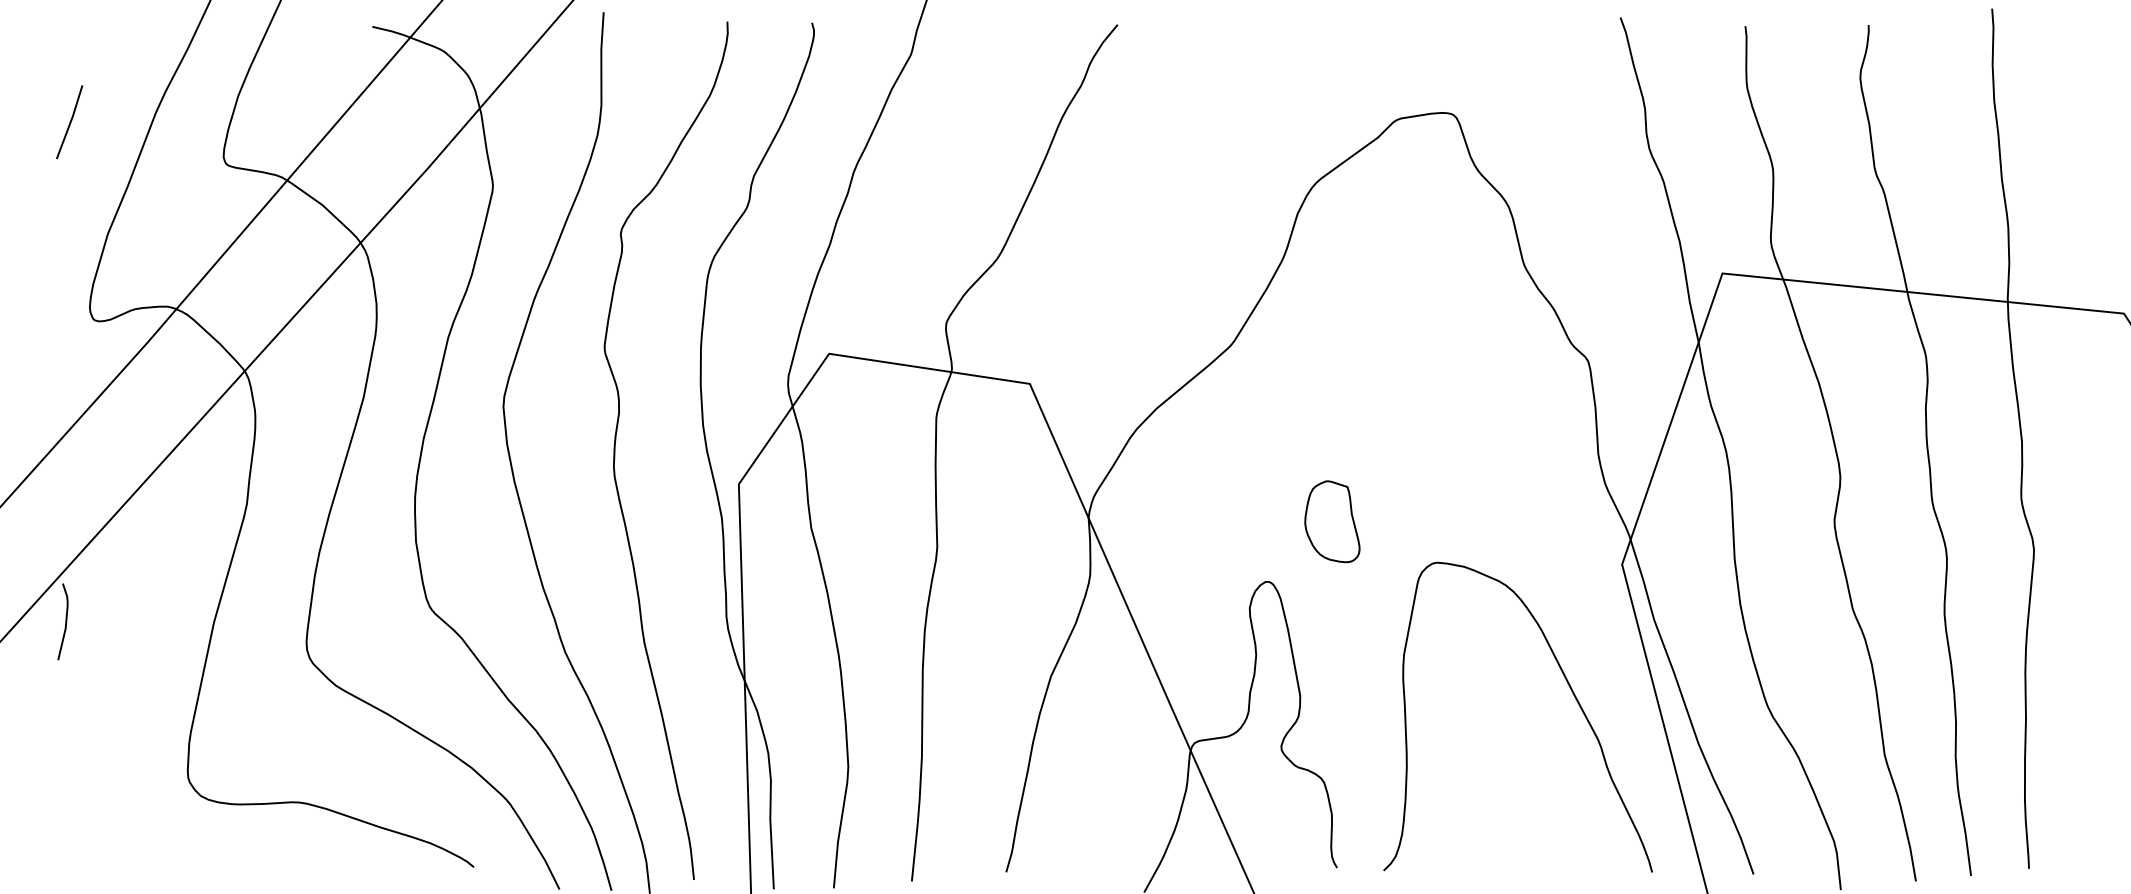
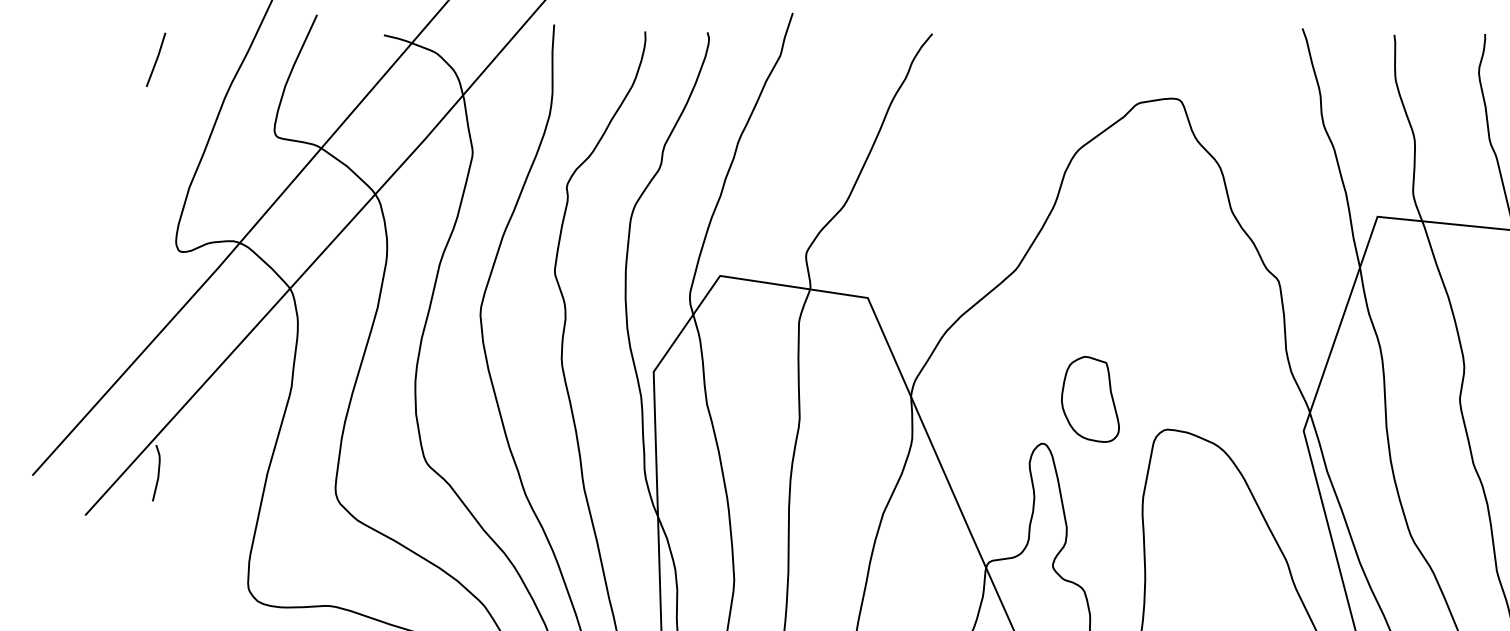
line: (69, 122) -> (155, 60), moved
part: (1332, 521) -> (1090, 399), size x1.43

